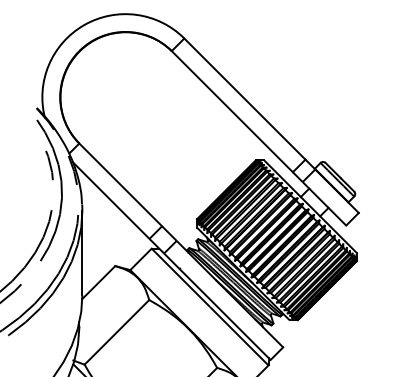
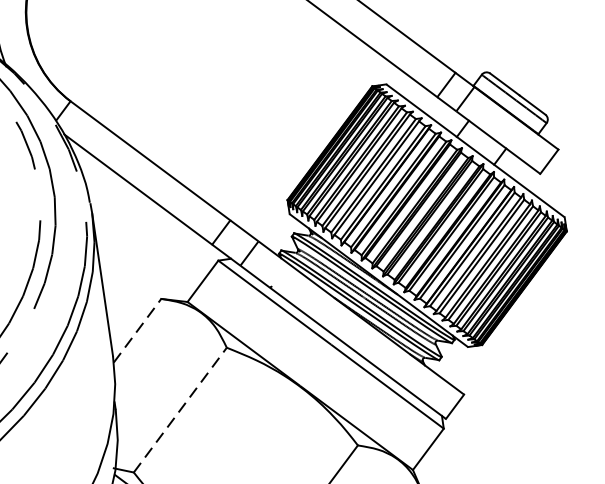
line: (99, 282) -> (138, 330), solid -> dashed
line: (116, 332) -> (179, 410), solid -> dashed

